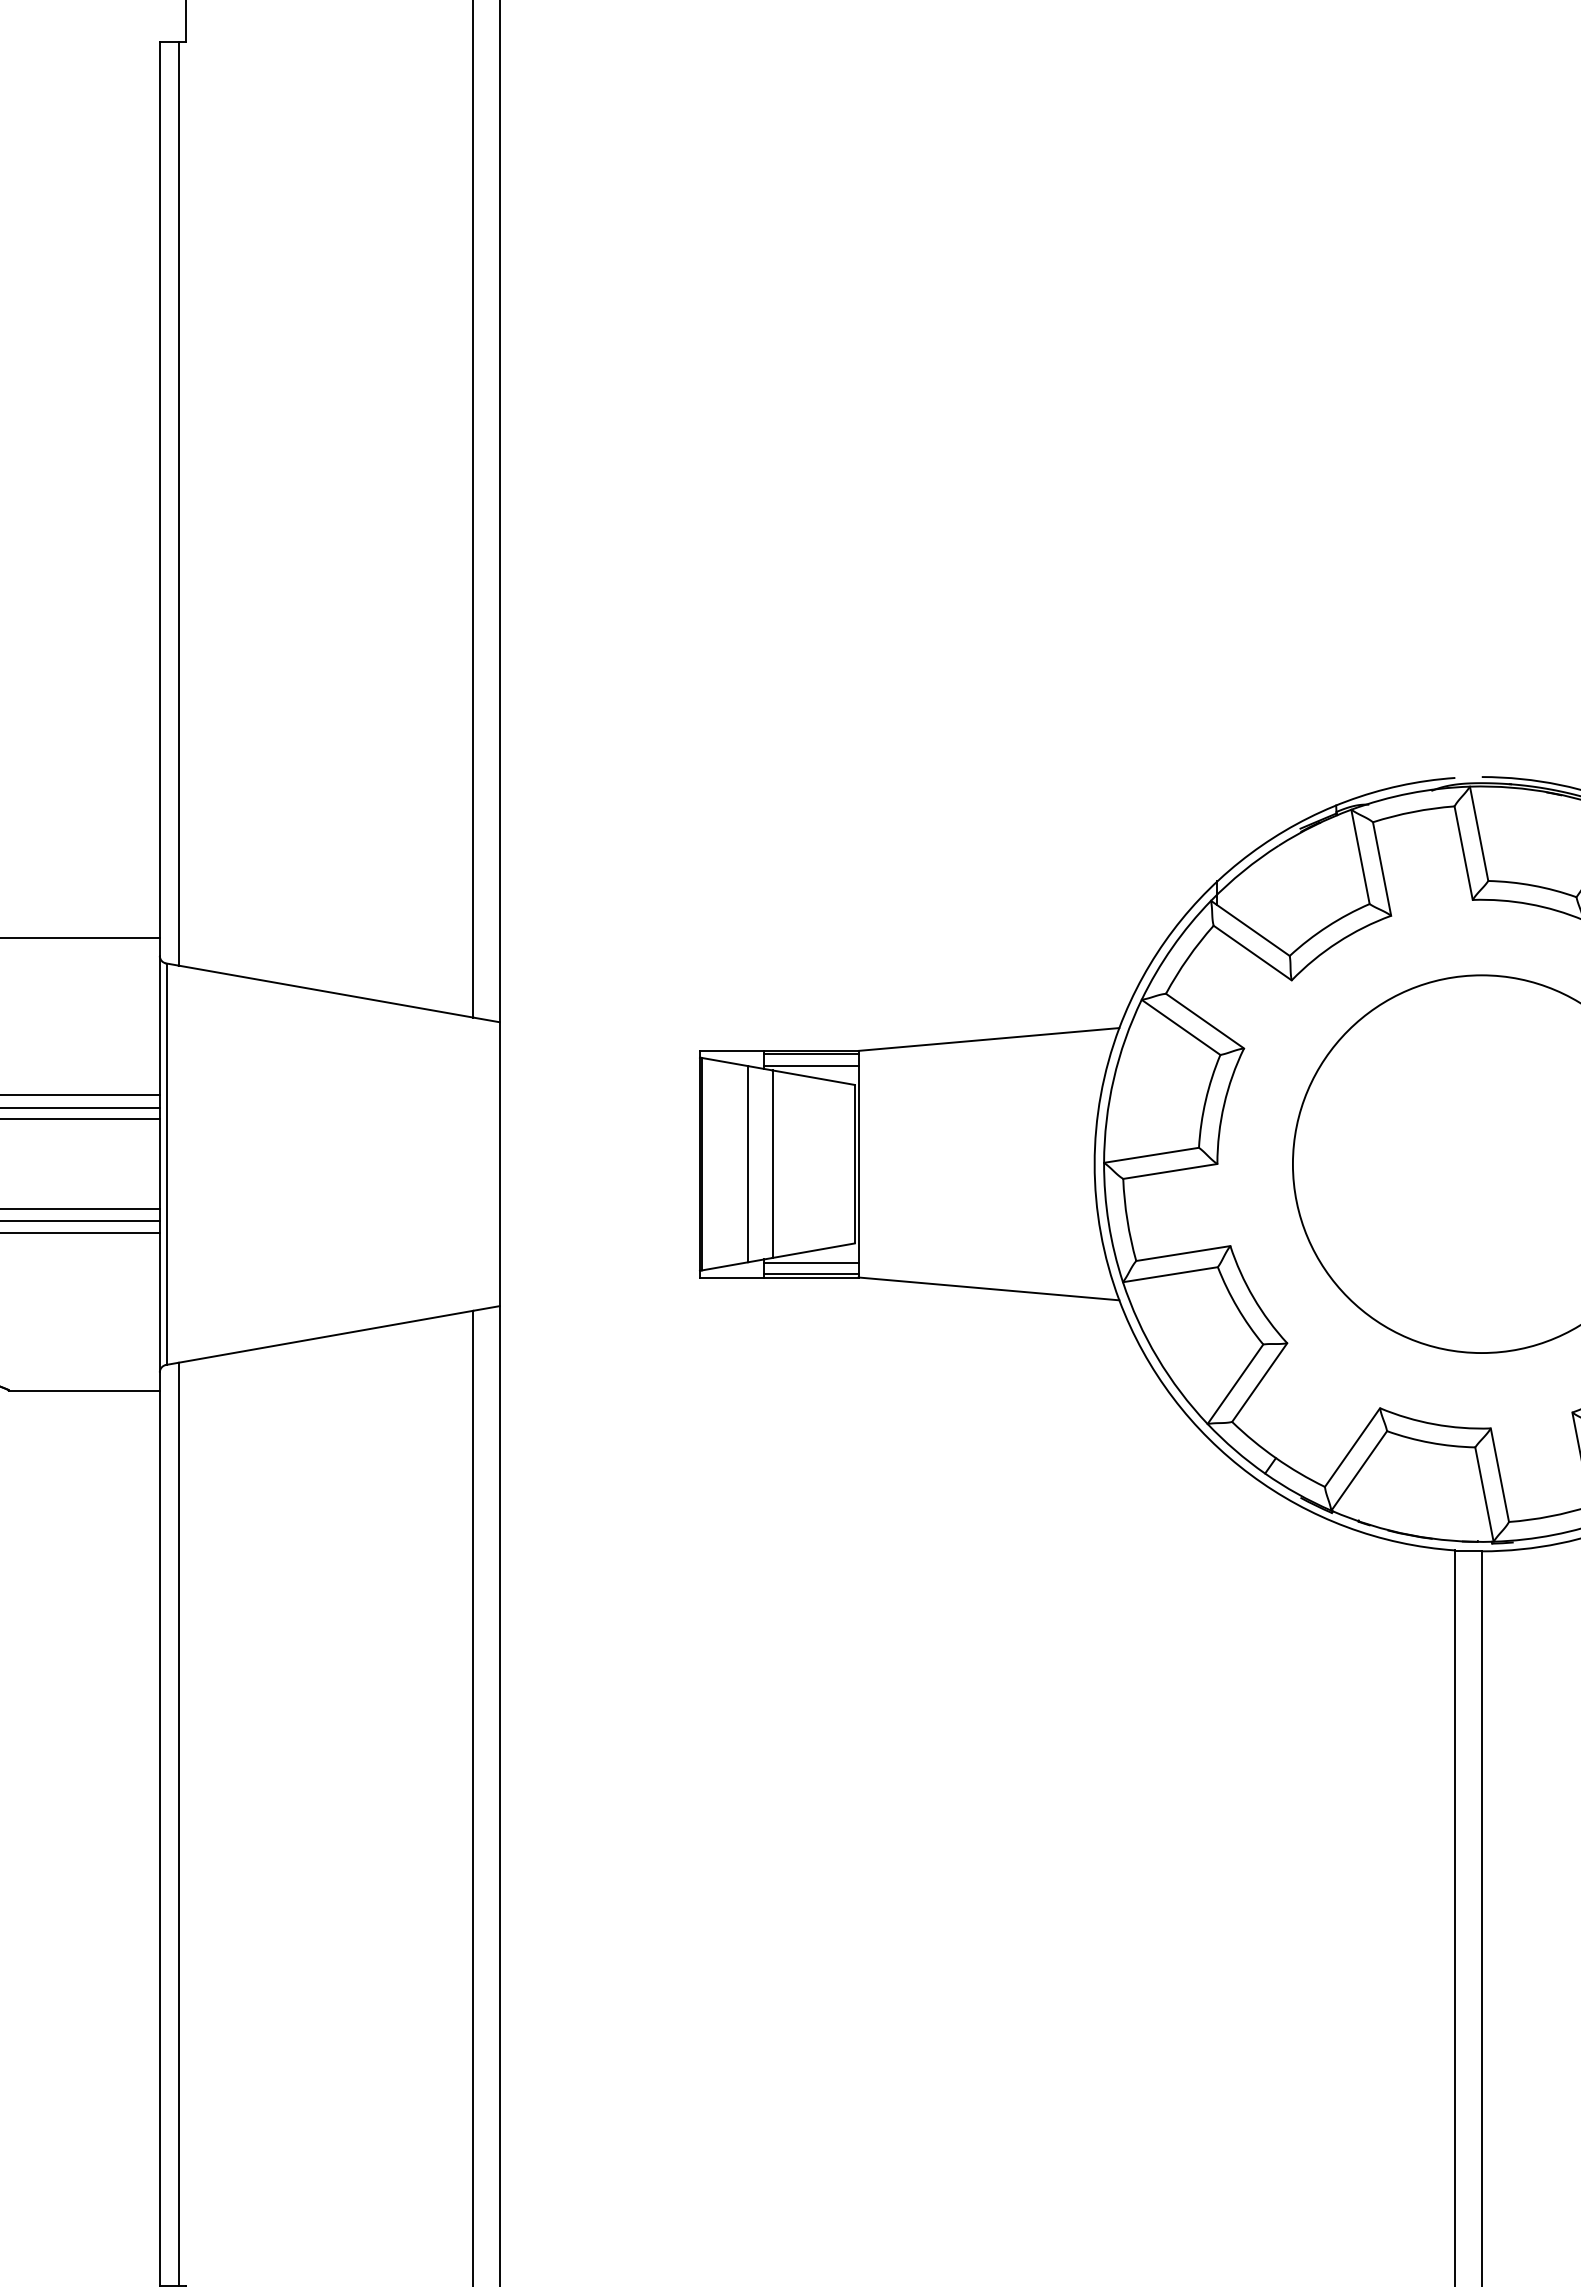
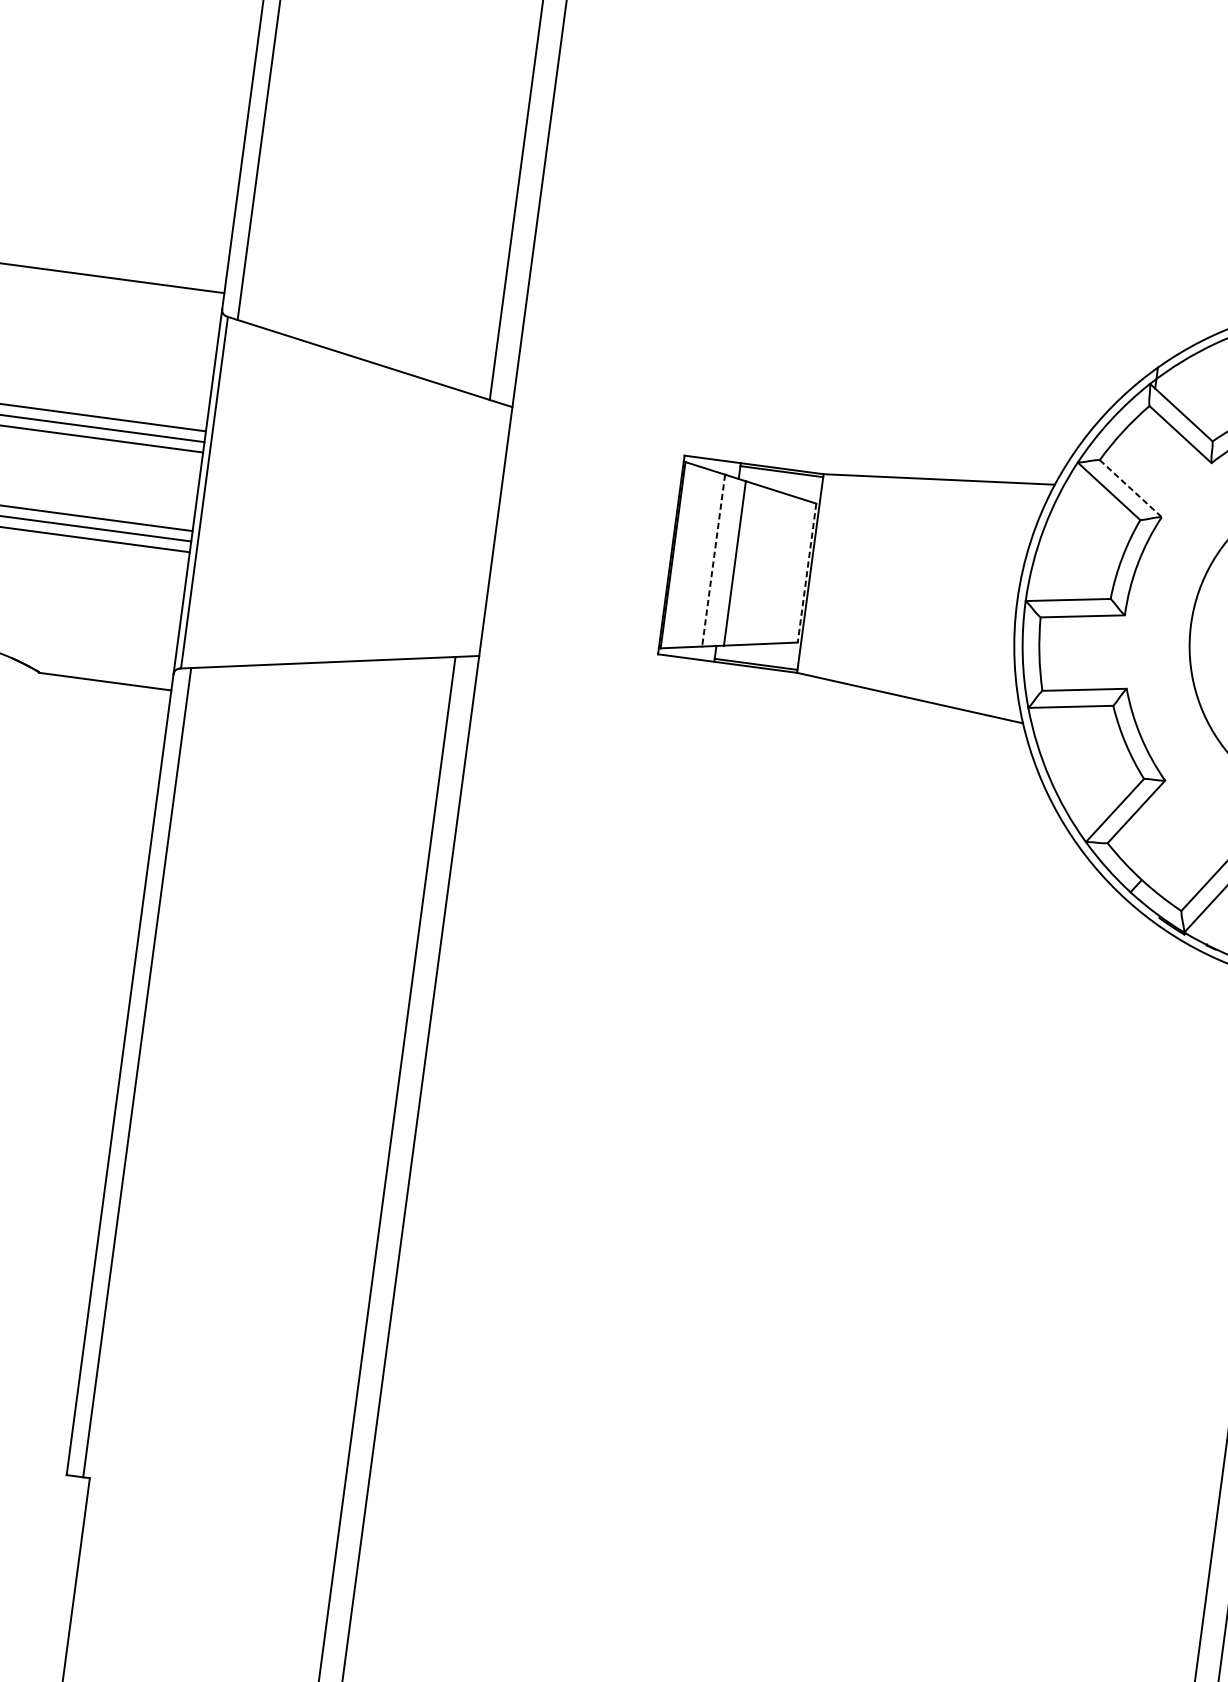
line: (1205, 1021) -> (1131, 489), solid -> dashed
line: (811, 1065) -> (780, 481), removed
line: (748, 1164) -> (713, 560), solid -> dashed
line: (854, 1164) -> (806, 573), solid -> dashed
line: (811, 1262) -> (757, 654), removed

